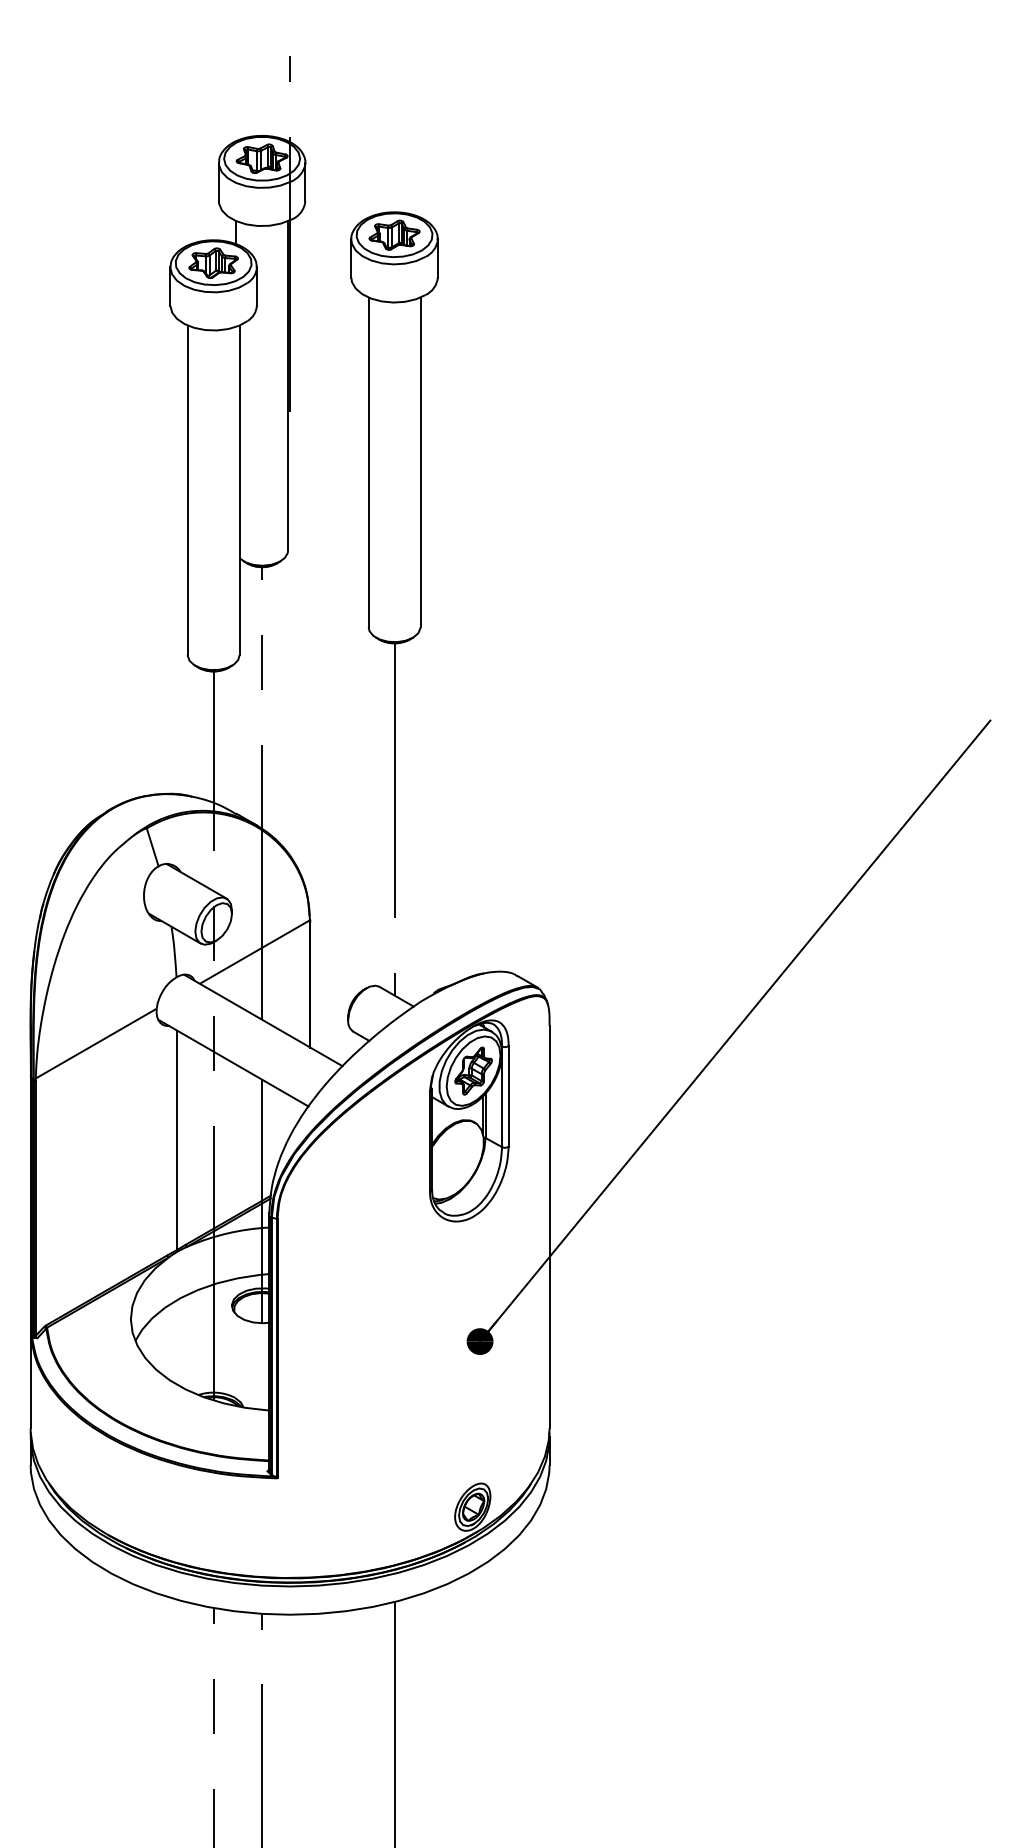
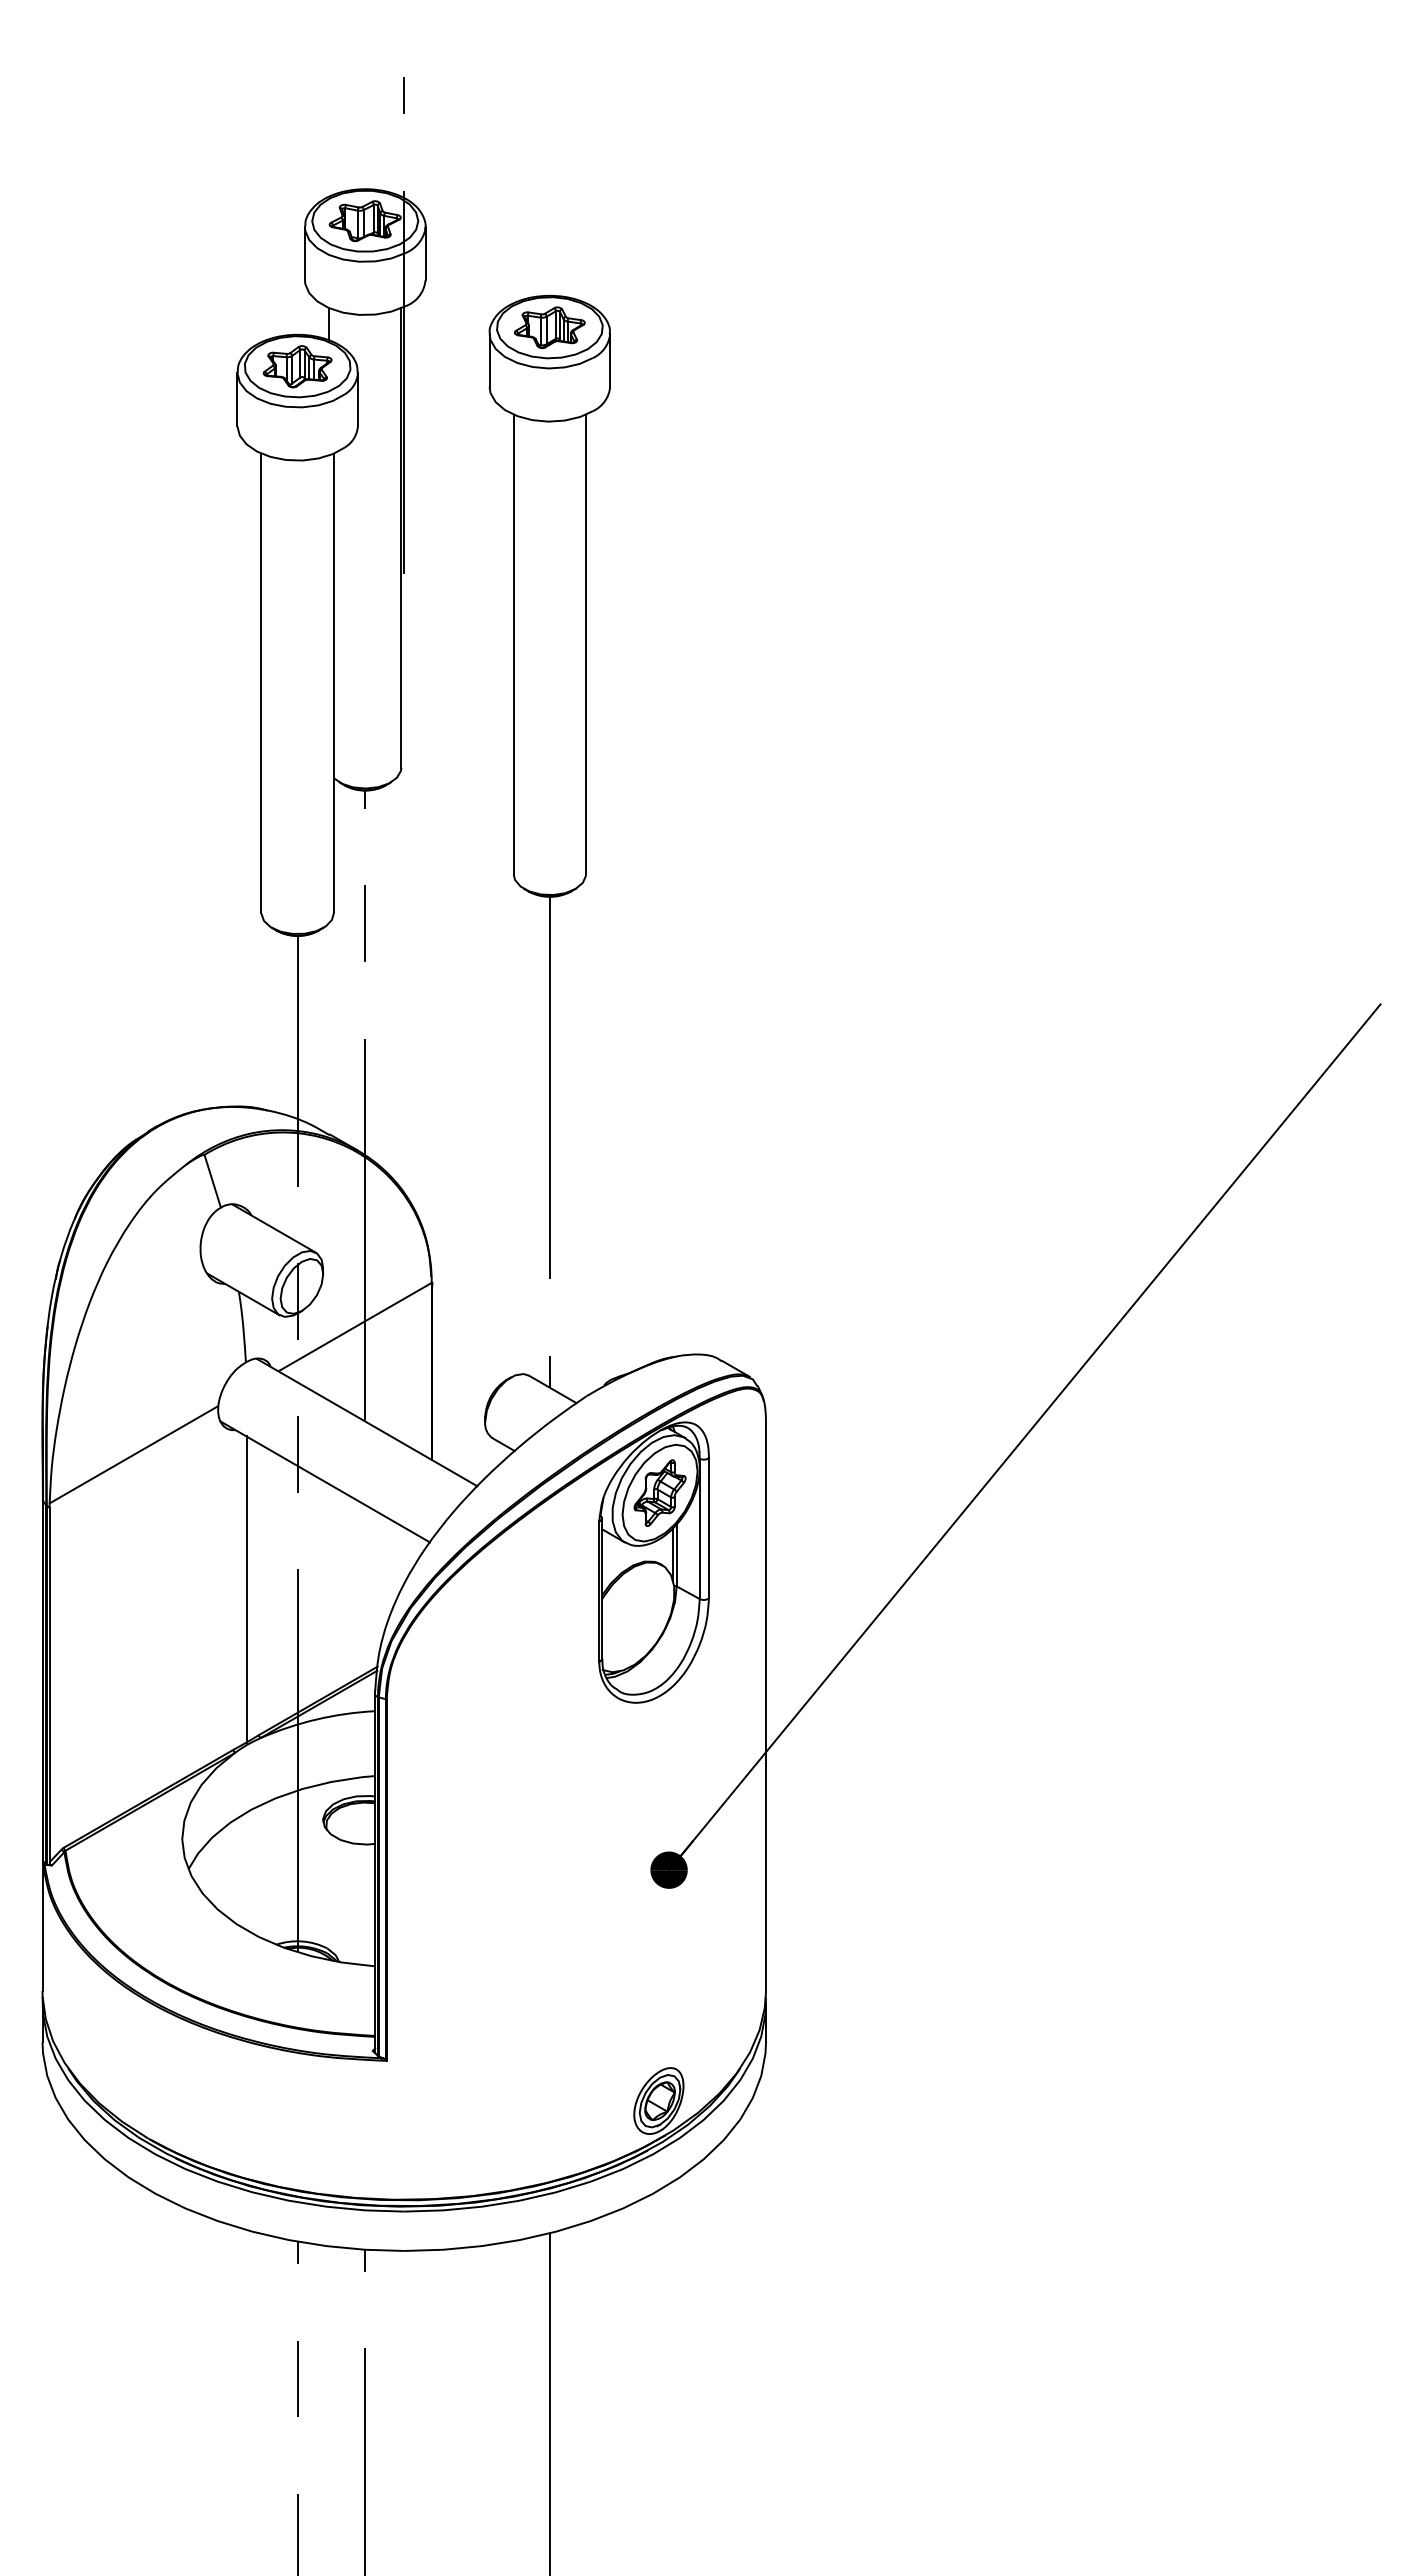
line: (262, 1201) -> (365, 1674), removed

